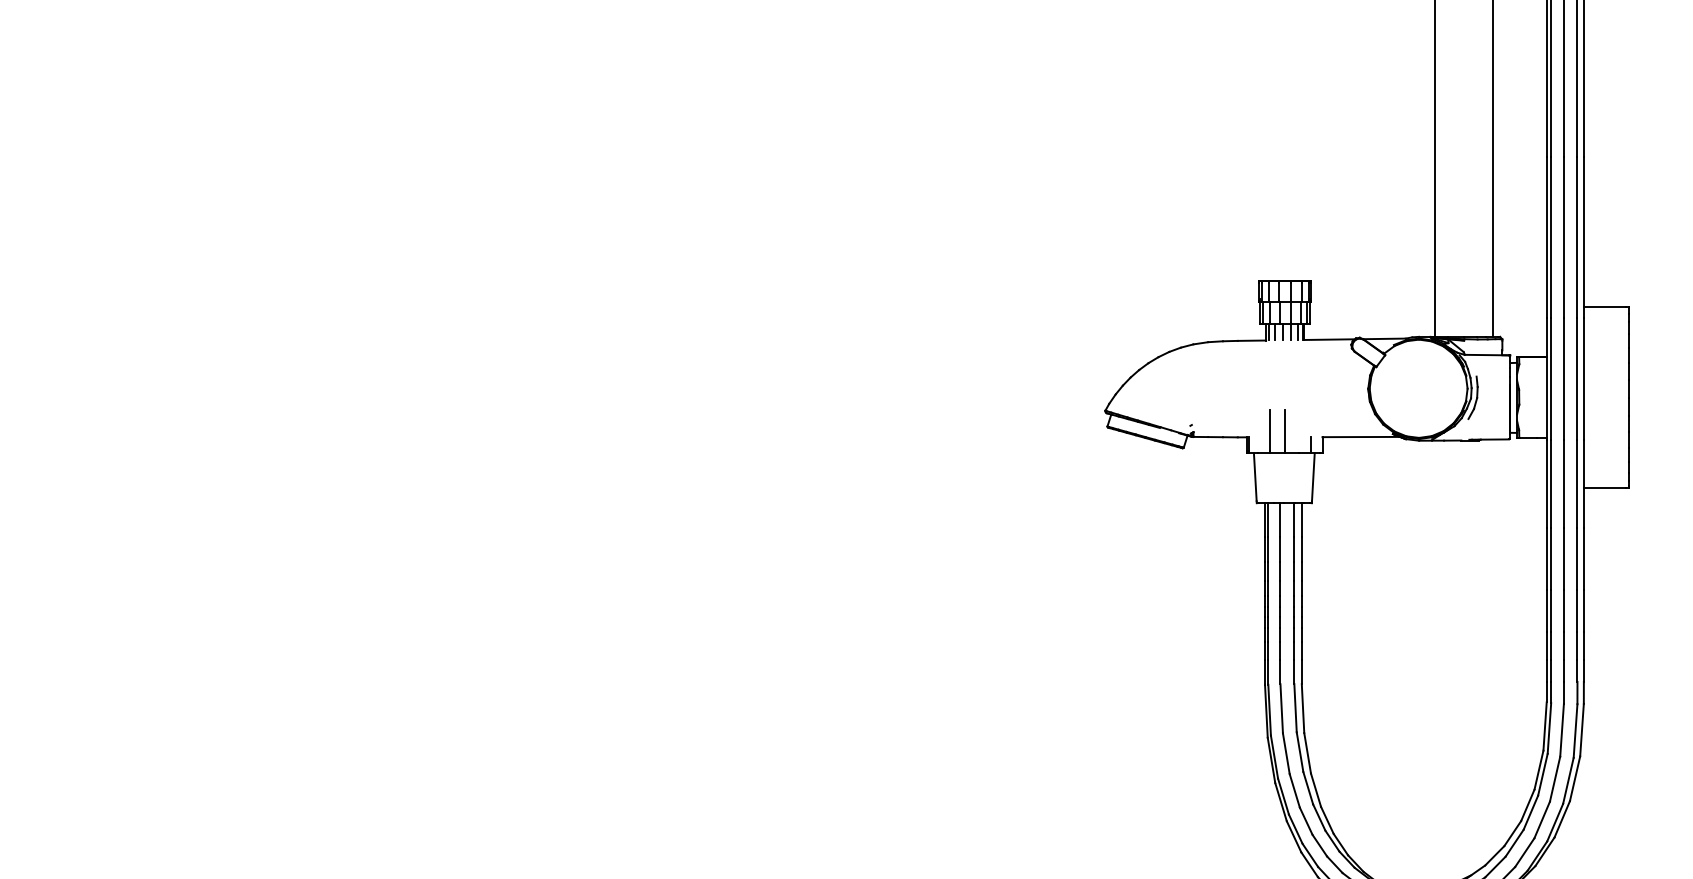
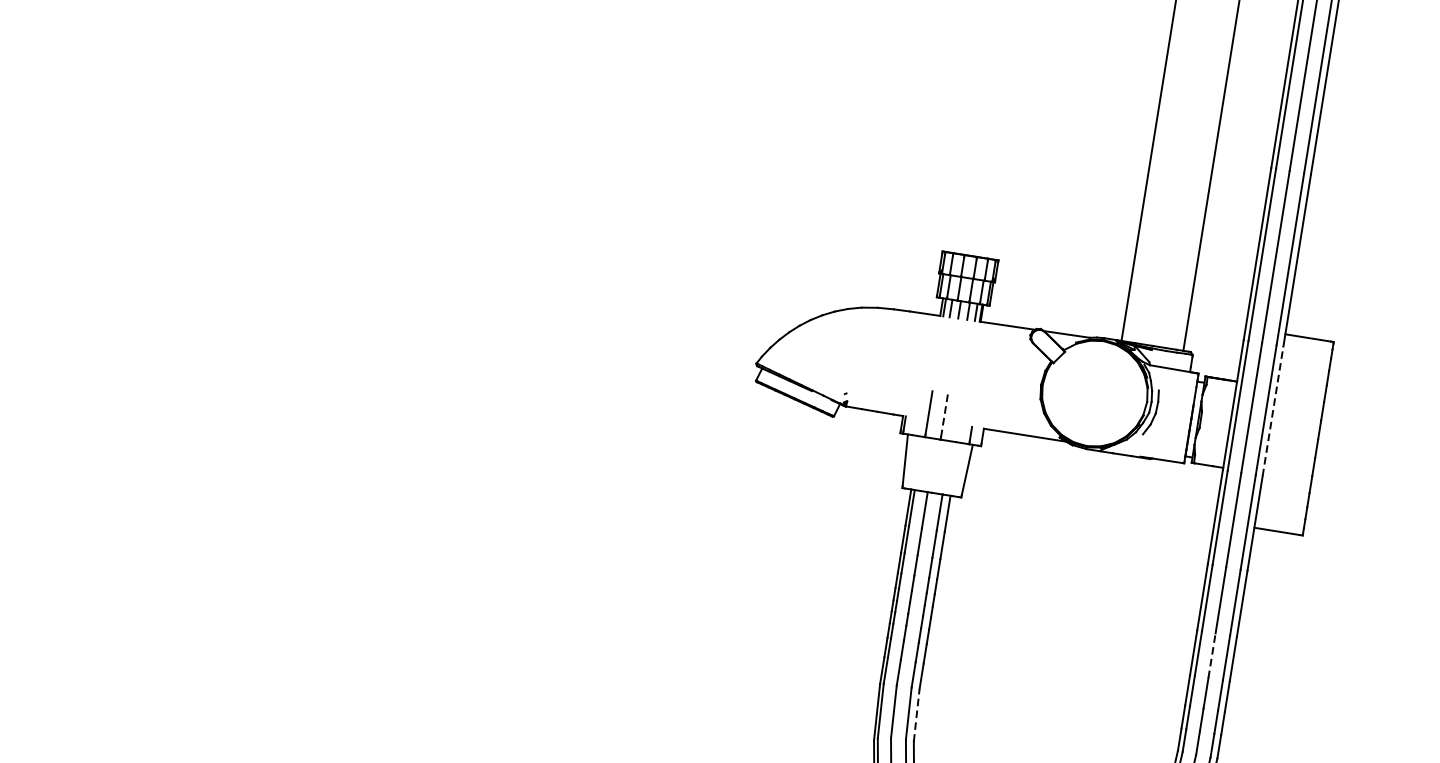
line: (1583, 379) -> (1272, 411), solid -> dashed
line: (1284, 430) -> (944, 415), solid -> dashed
line: (1563, 610) -> (1211, 655), solid -> dashed
line: (1303, 708) -> (917, 715), solid -> dashed

